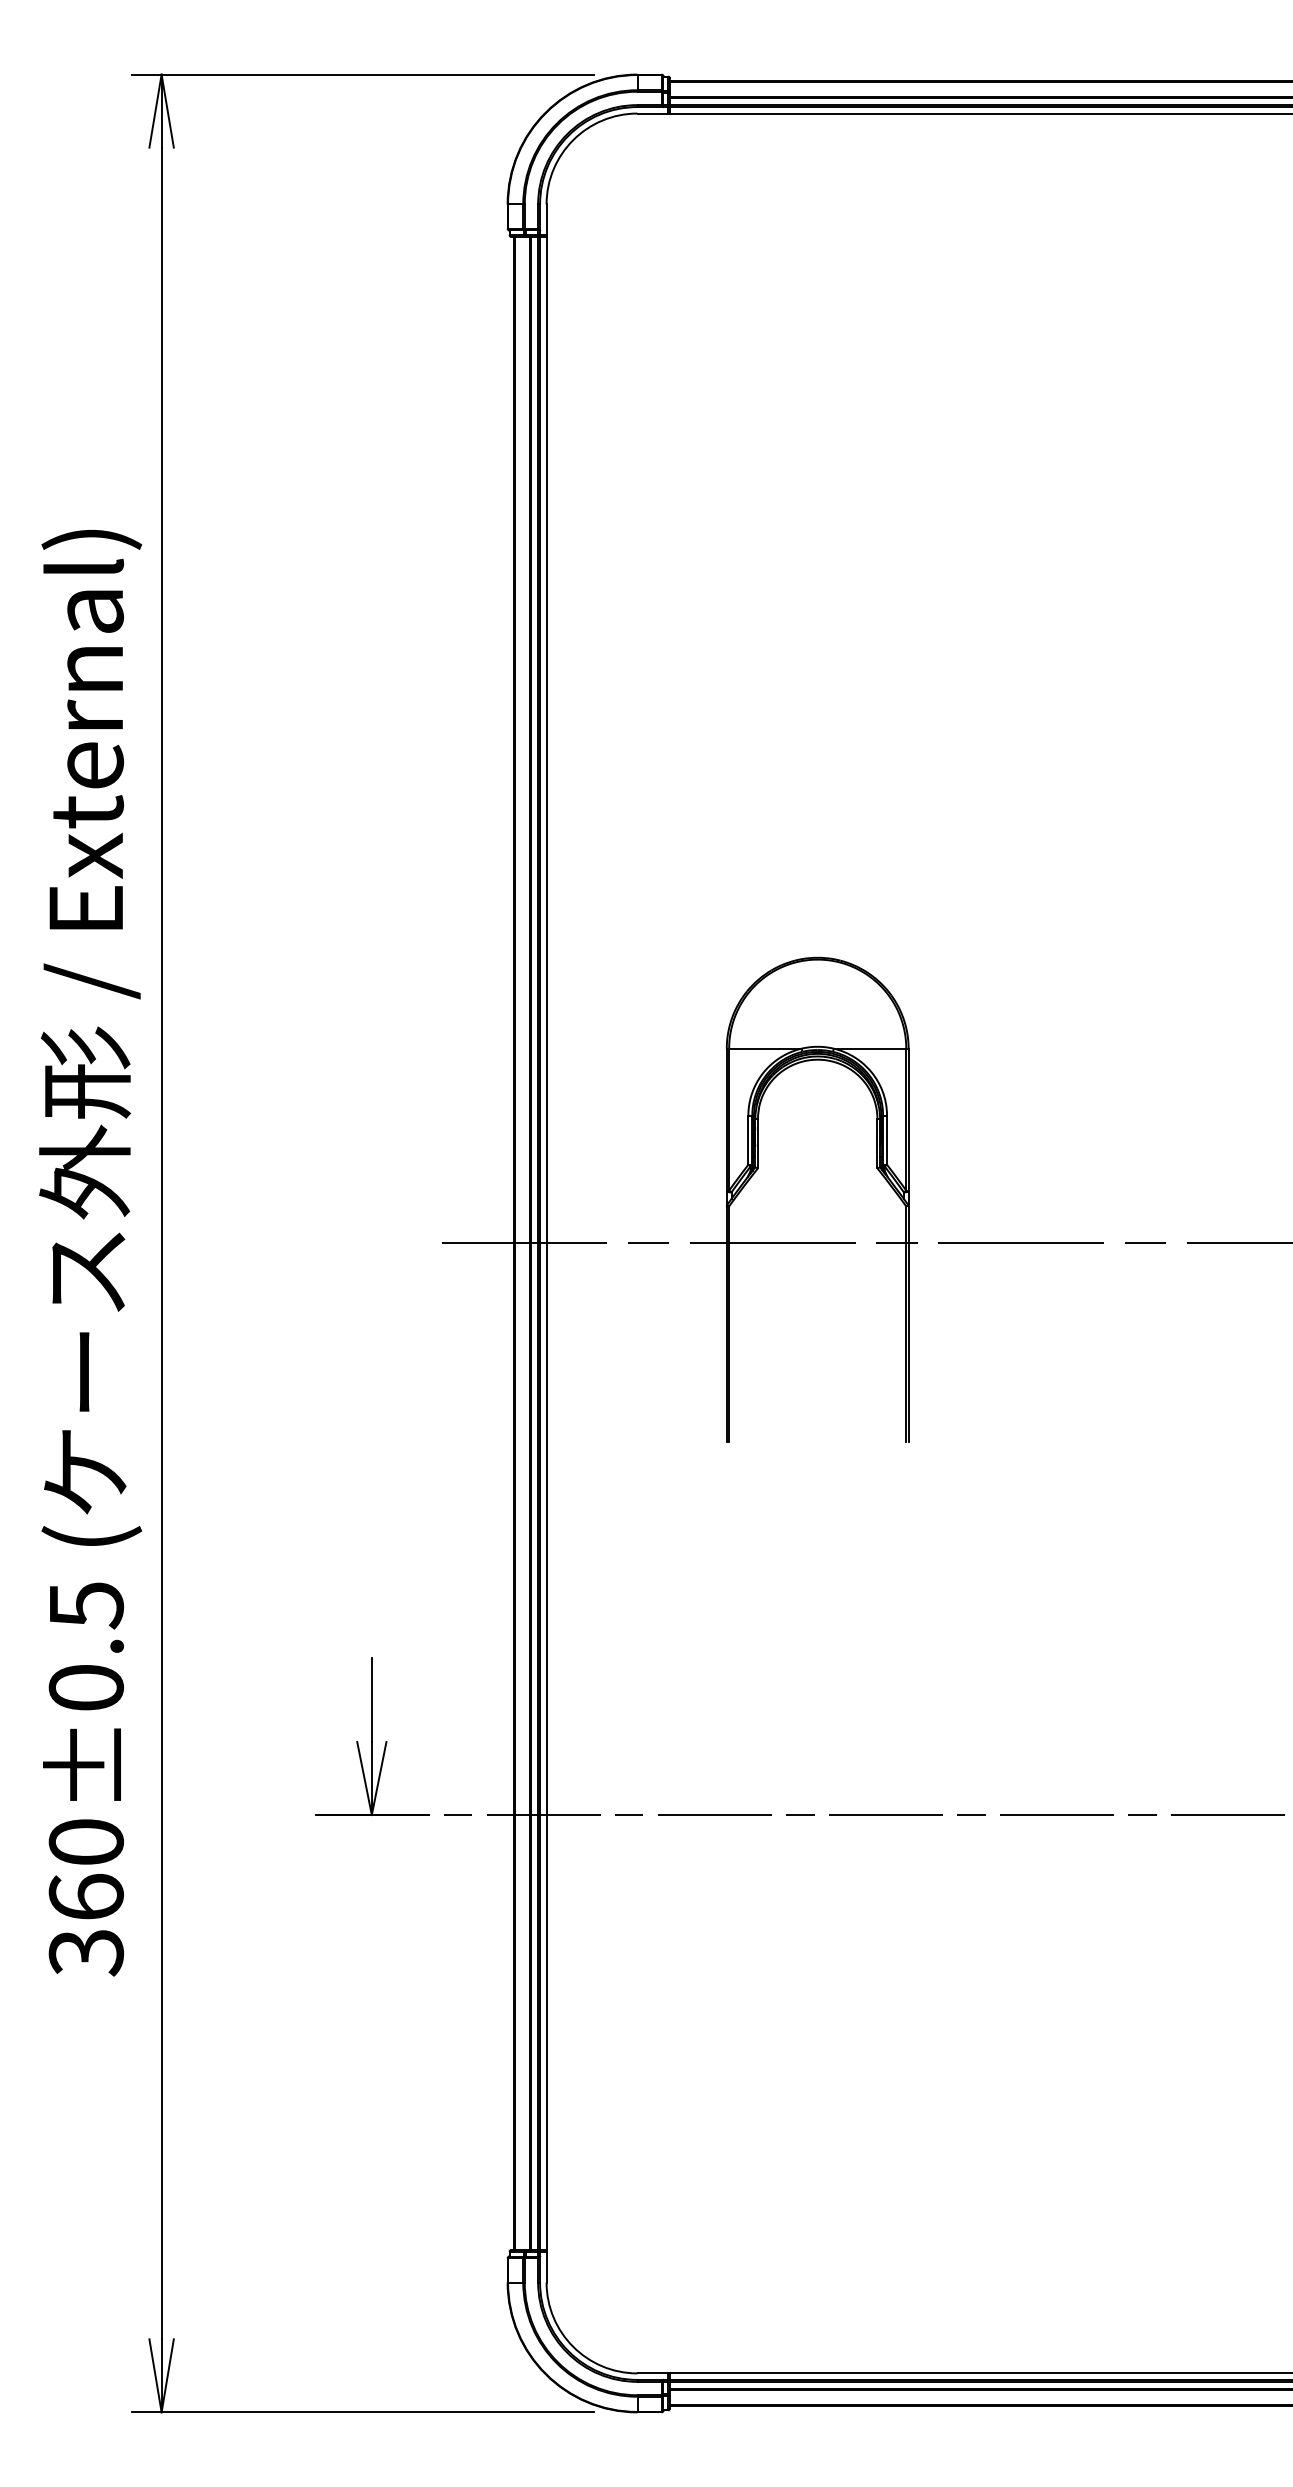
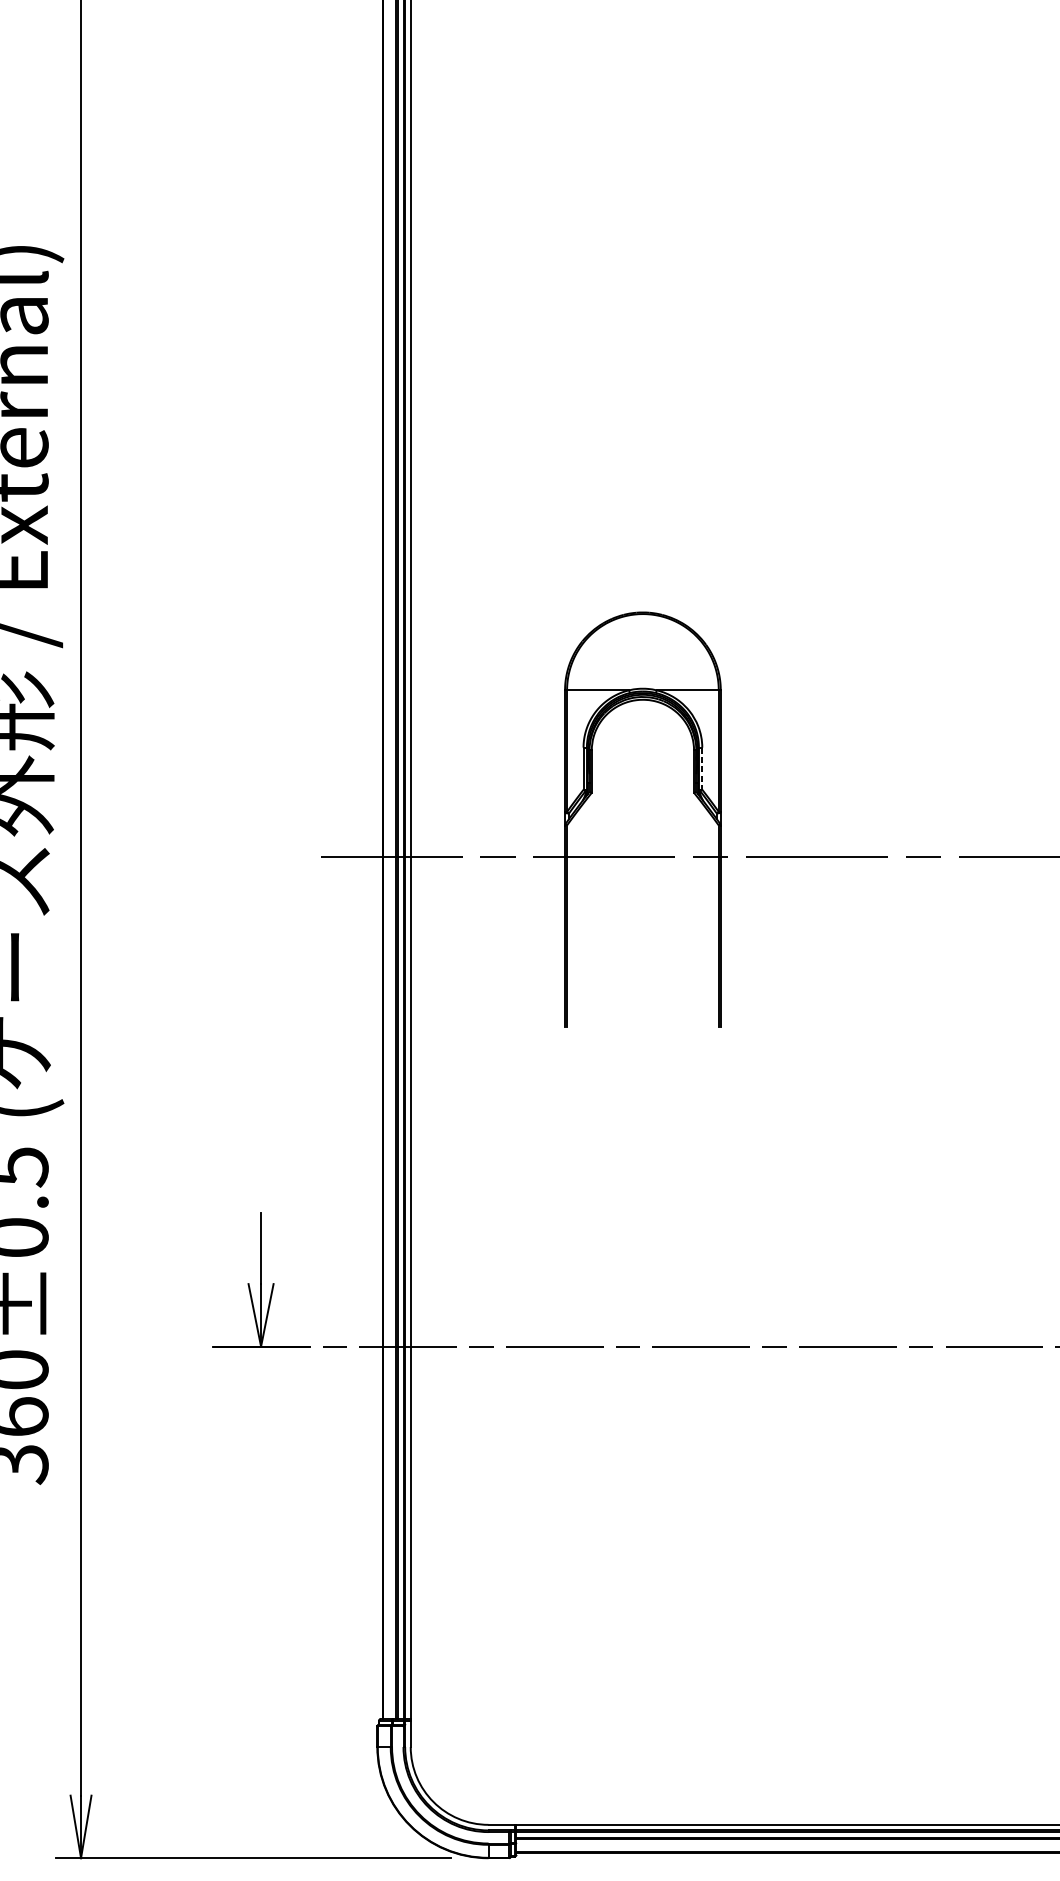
line: (887, 1140) -> (702, 768), solid -> dashed

